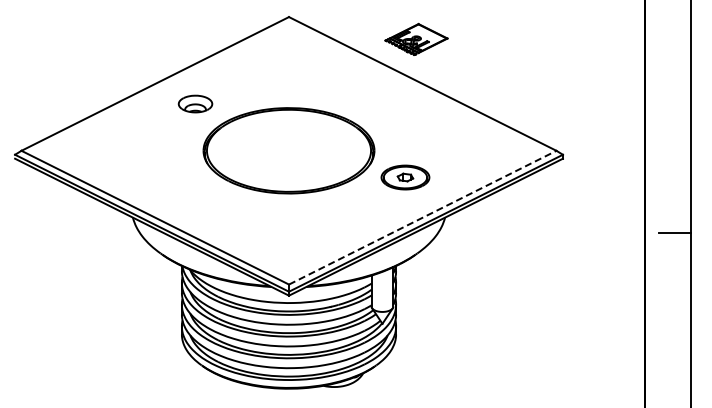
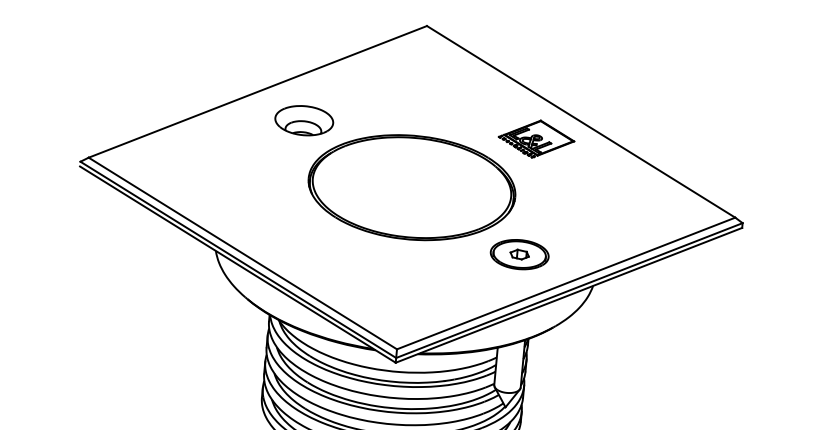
part: (416, 38) -> (536, 137), moved
part: (195, 103) -> (304, 120), size x1.43
part: (405, 177) -> (519, 254), moved
line: (422, 217) -> (565, 283), dashed -> solid

